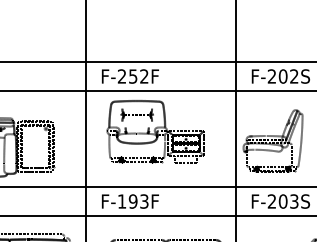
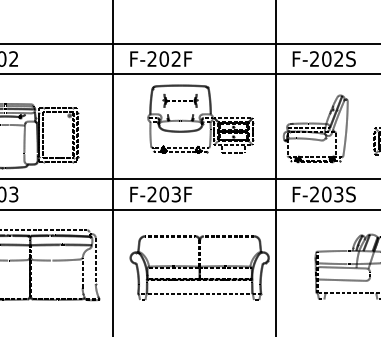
text: (132, 76) -> (163, 58), F-252F -> F-202F
part: (155, 131) -> (200, 118), moved
text: (127, 201) -> (157, 194), F-193F -> F-203F

